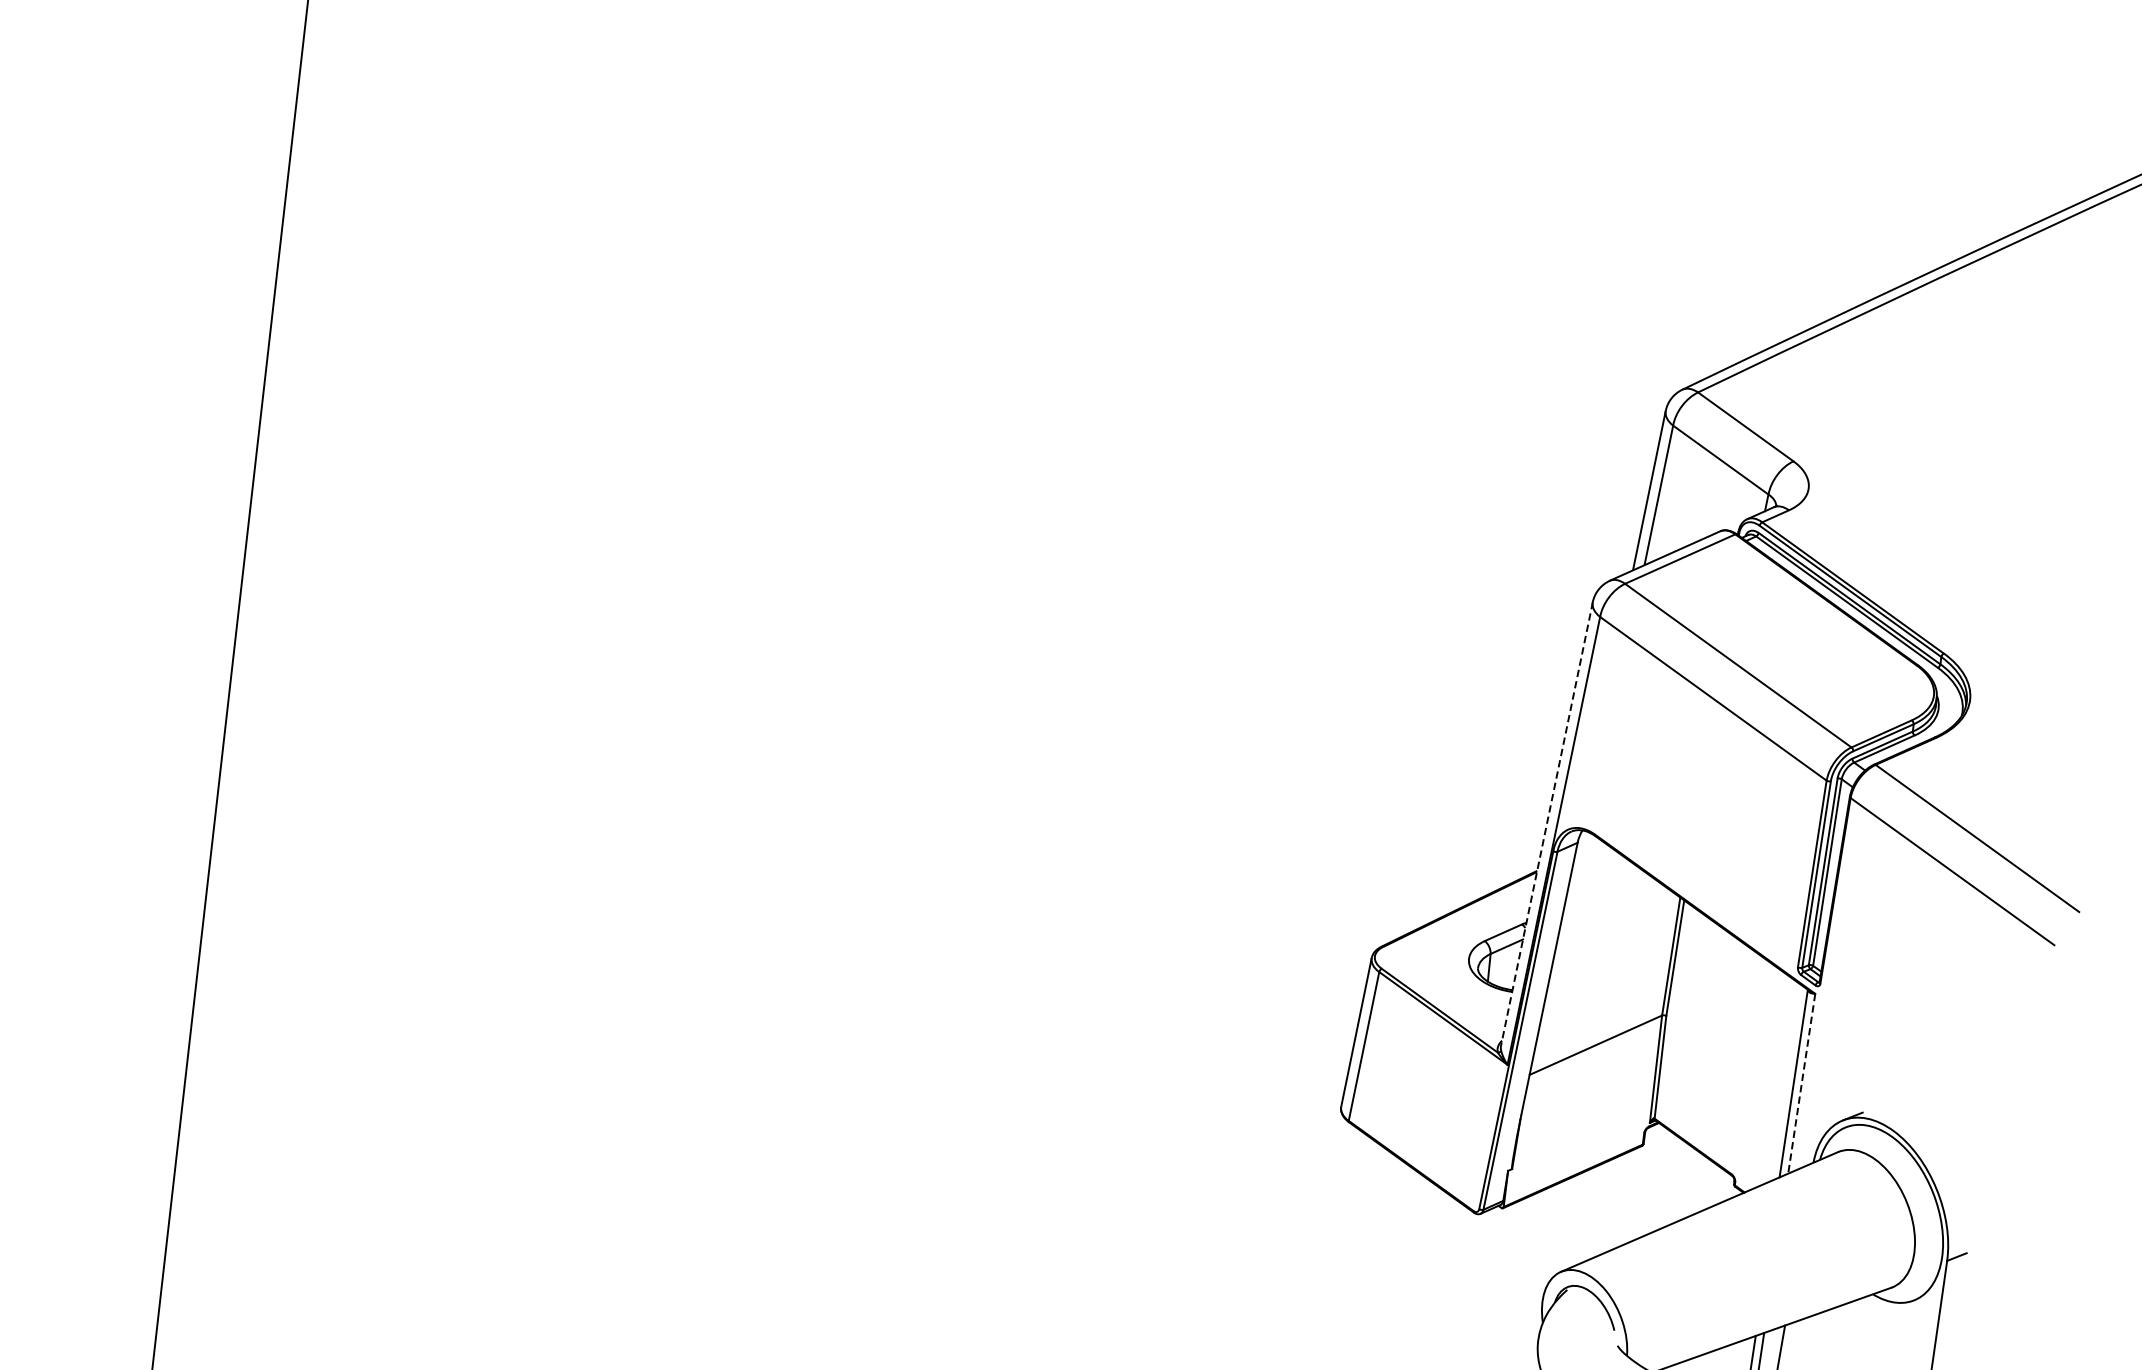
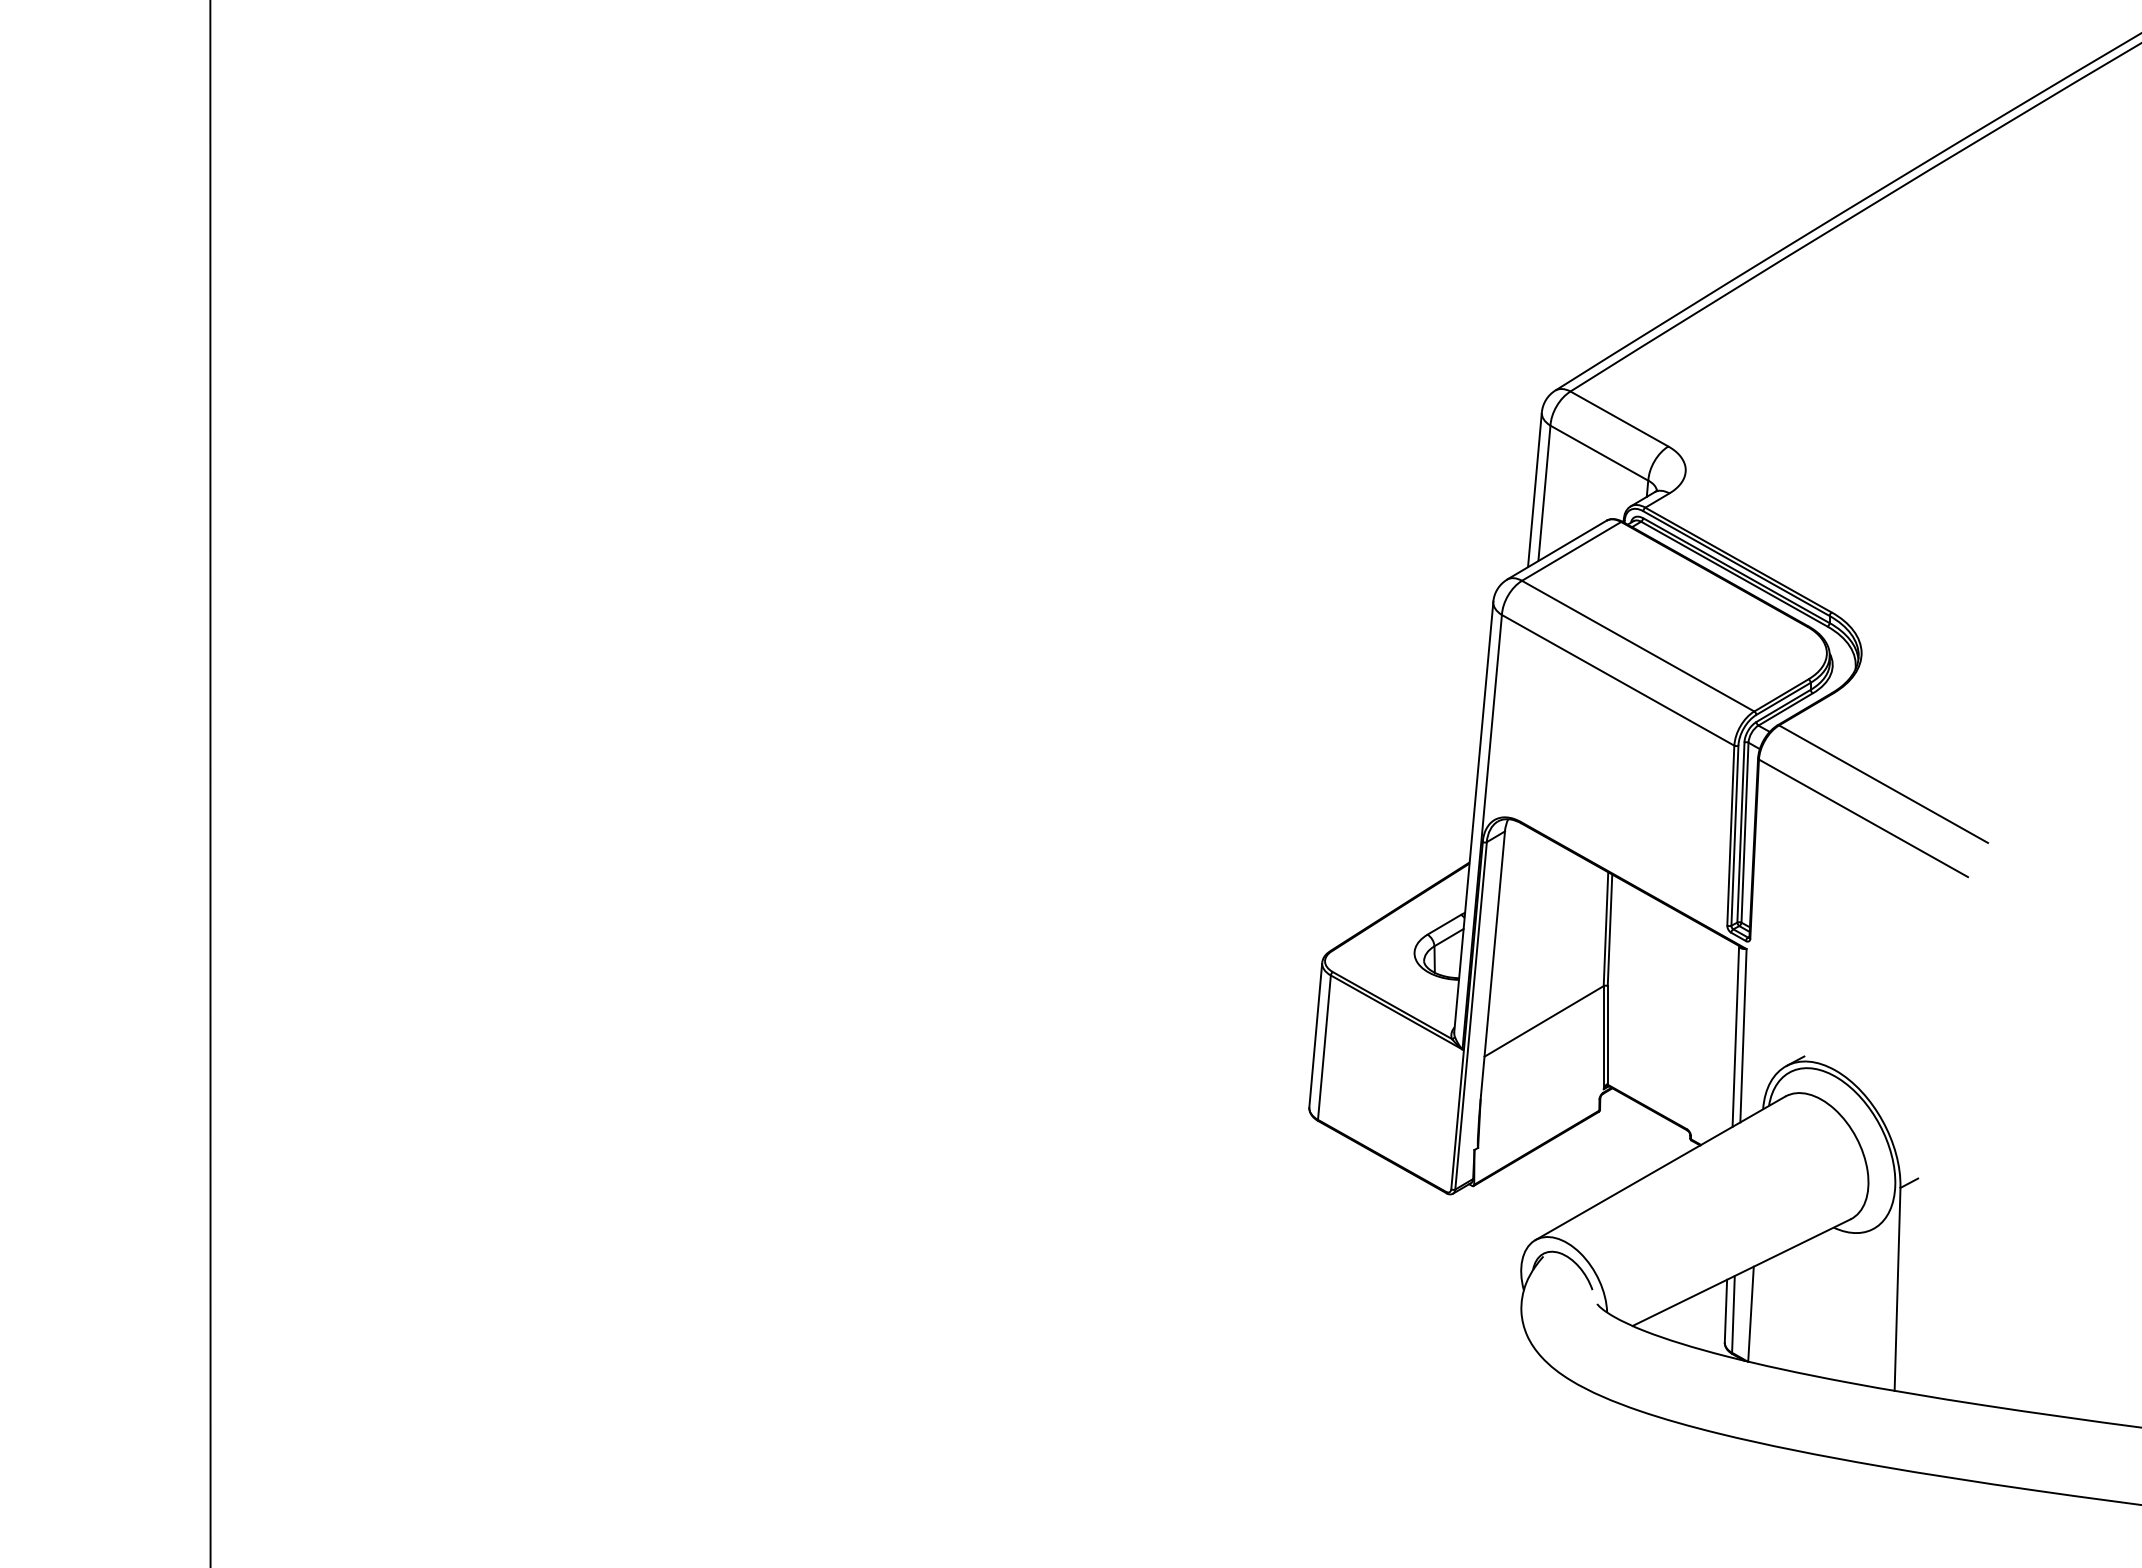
line: (1546, 824) -> (1473, 817), dashed -> solid
line: (1801, 1083) -> (1743, 1035), dashed -> solid

